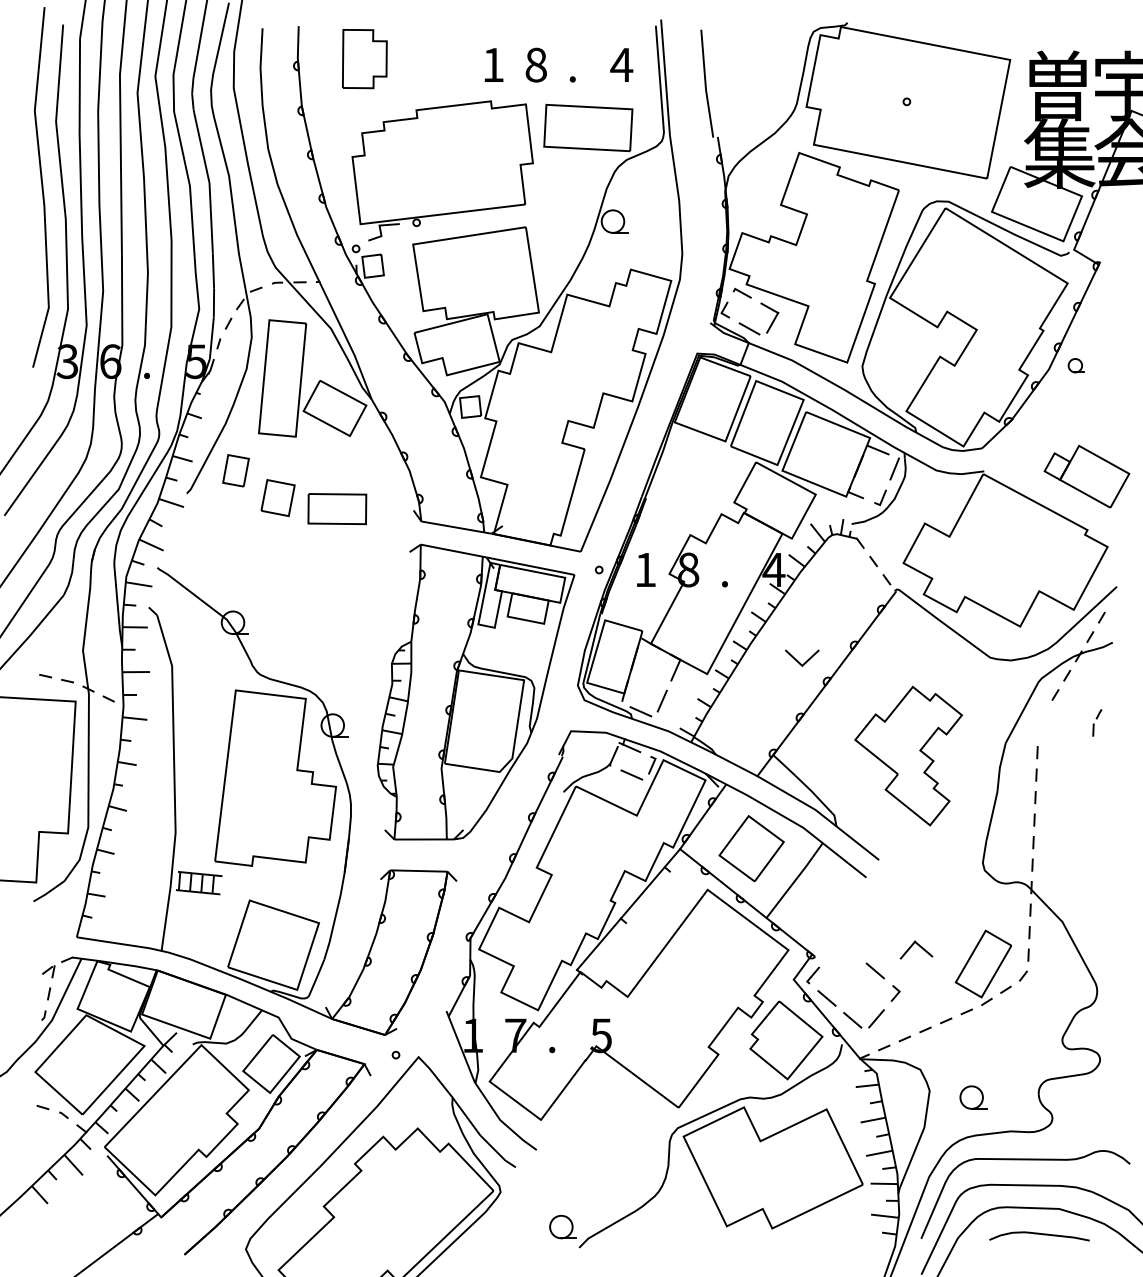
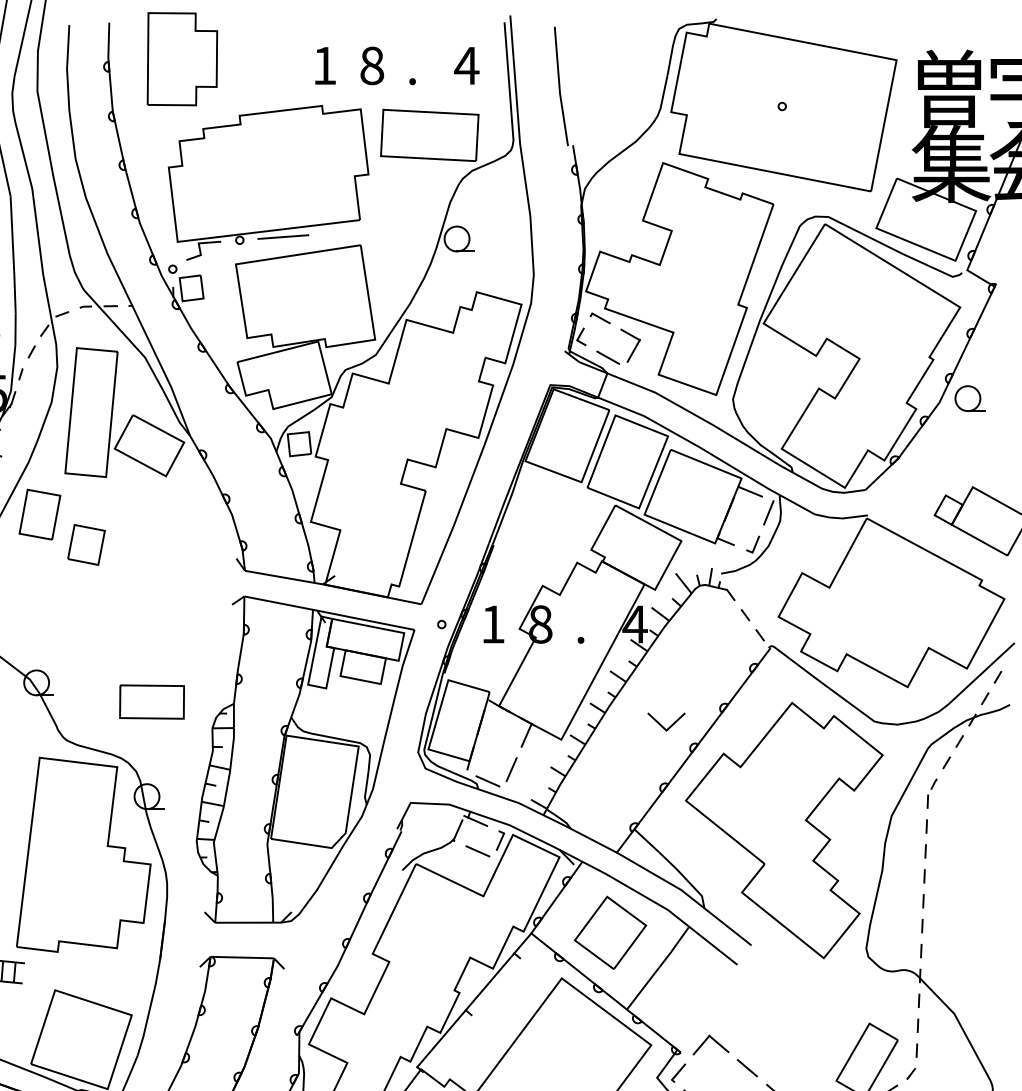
part: (364, 58) -> (182, 58), size x1.43
line: (455, 219) -> (282, 236), added
part: (1076, 365) -> (969, 398), size x1.67
part: (235, 470) -> (39, 514), size x1.43
part: (337, 509) -> (152, 702), moved
part: (1097, 722) -> (932, 793), moved
part: (908, 755) -> (784, 829), size x1.67
part: (916, 949) -> (711, 1044), moved

